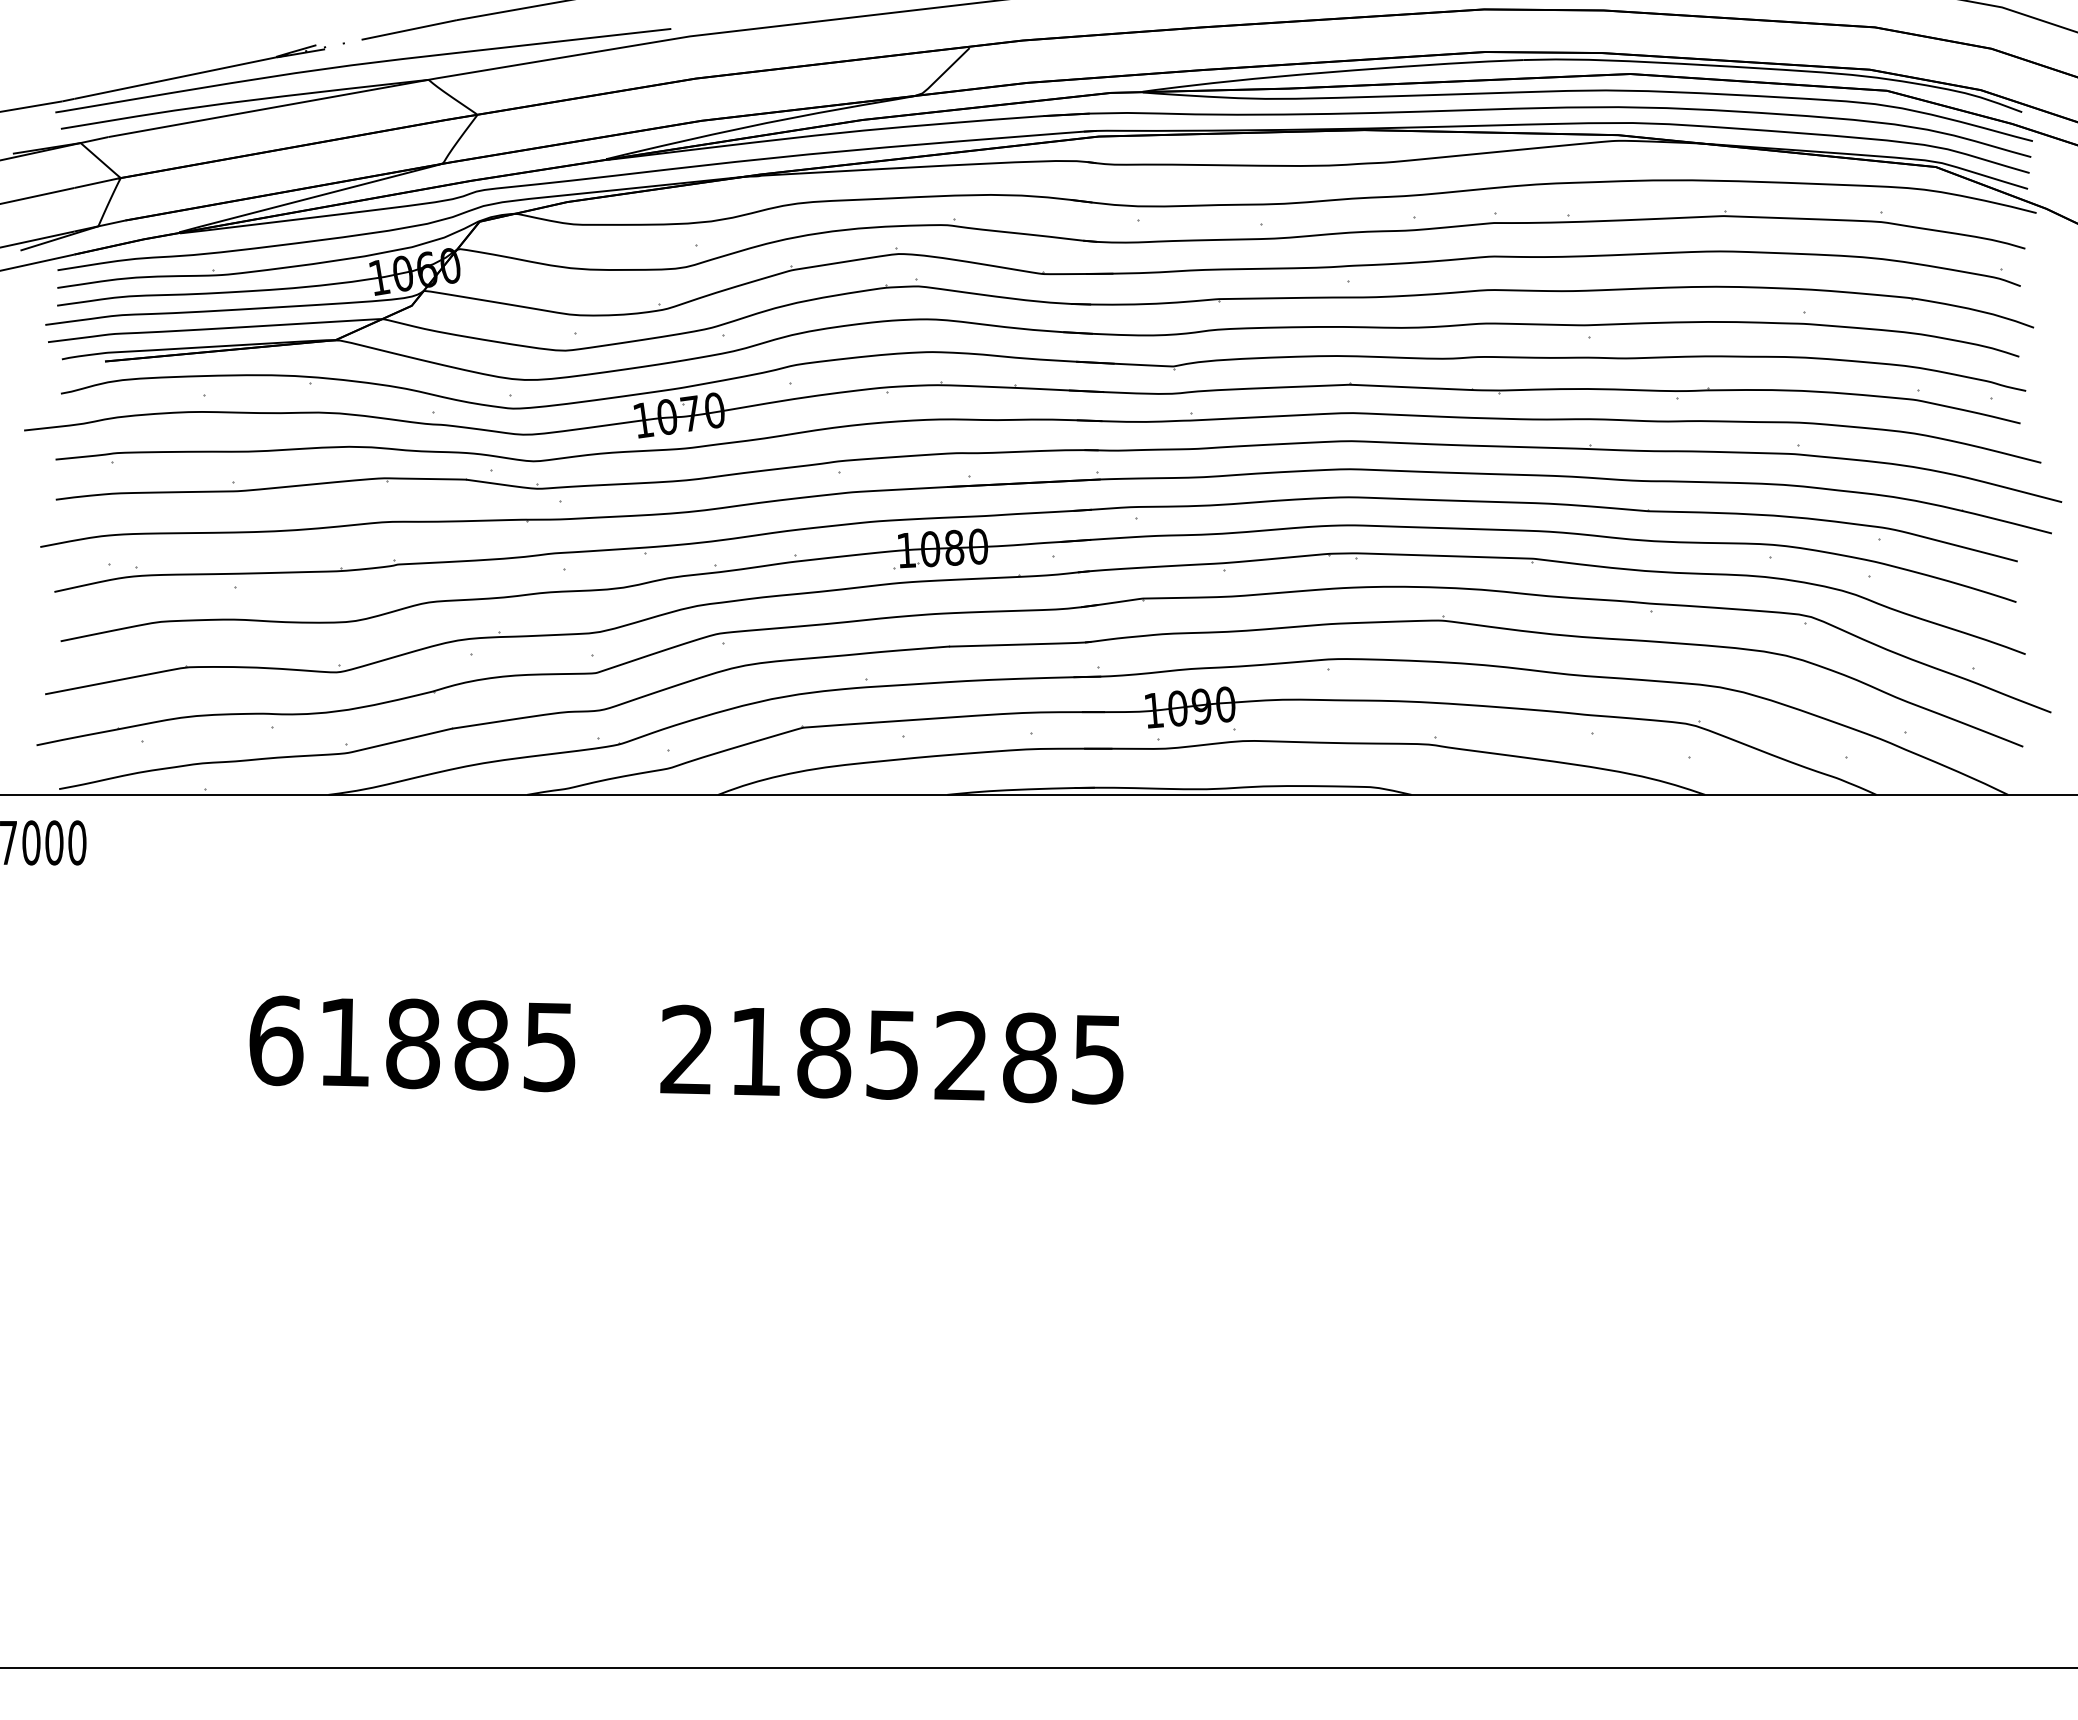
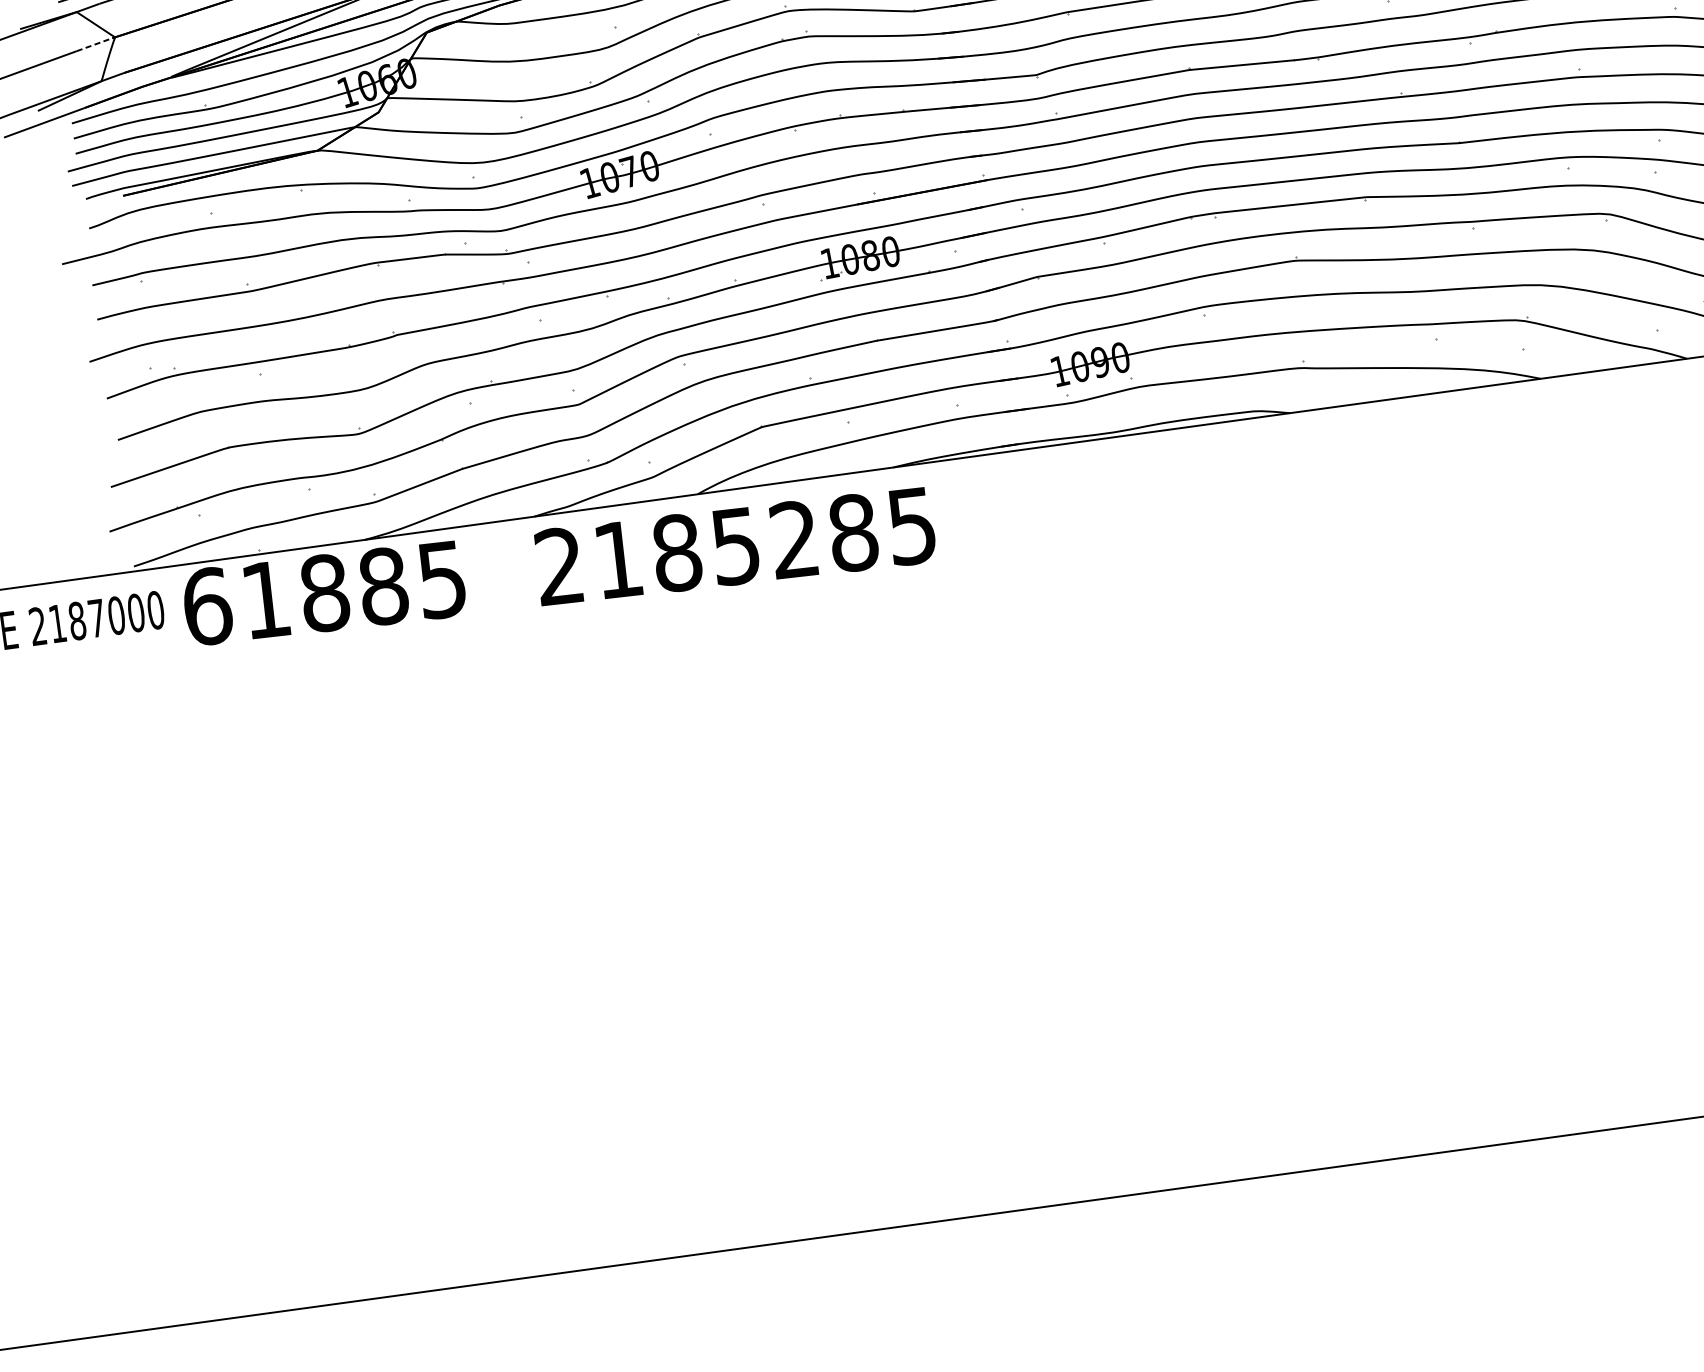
line: (95, 183) -> (94, 44), solid -> dashed
text: (686, 1049) -> (558, 566), moved

